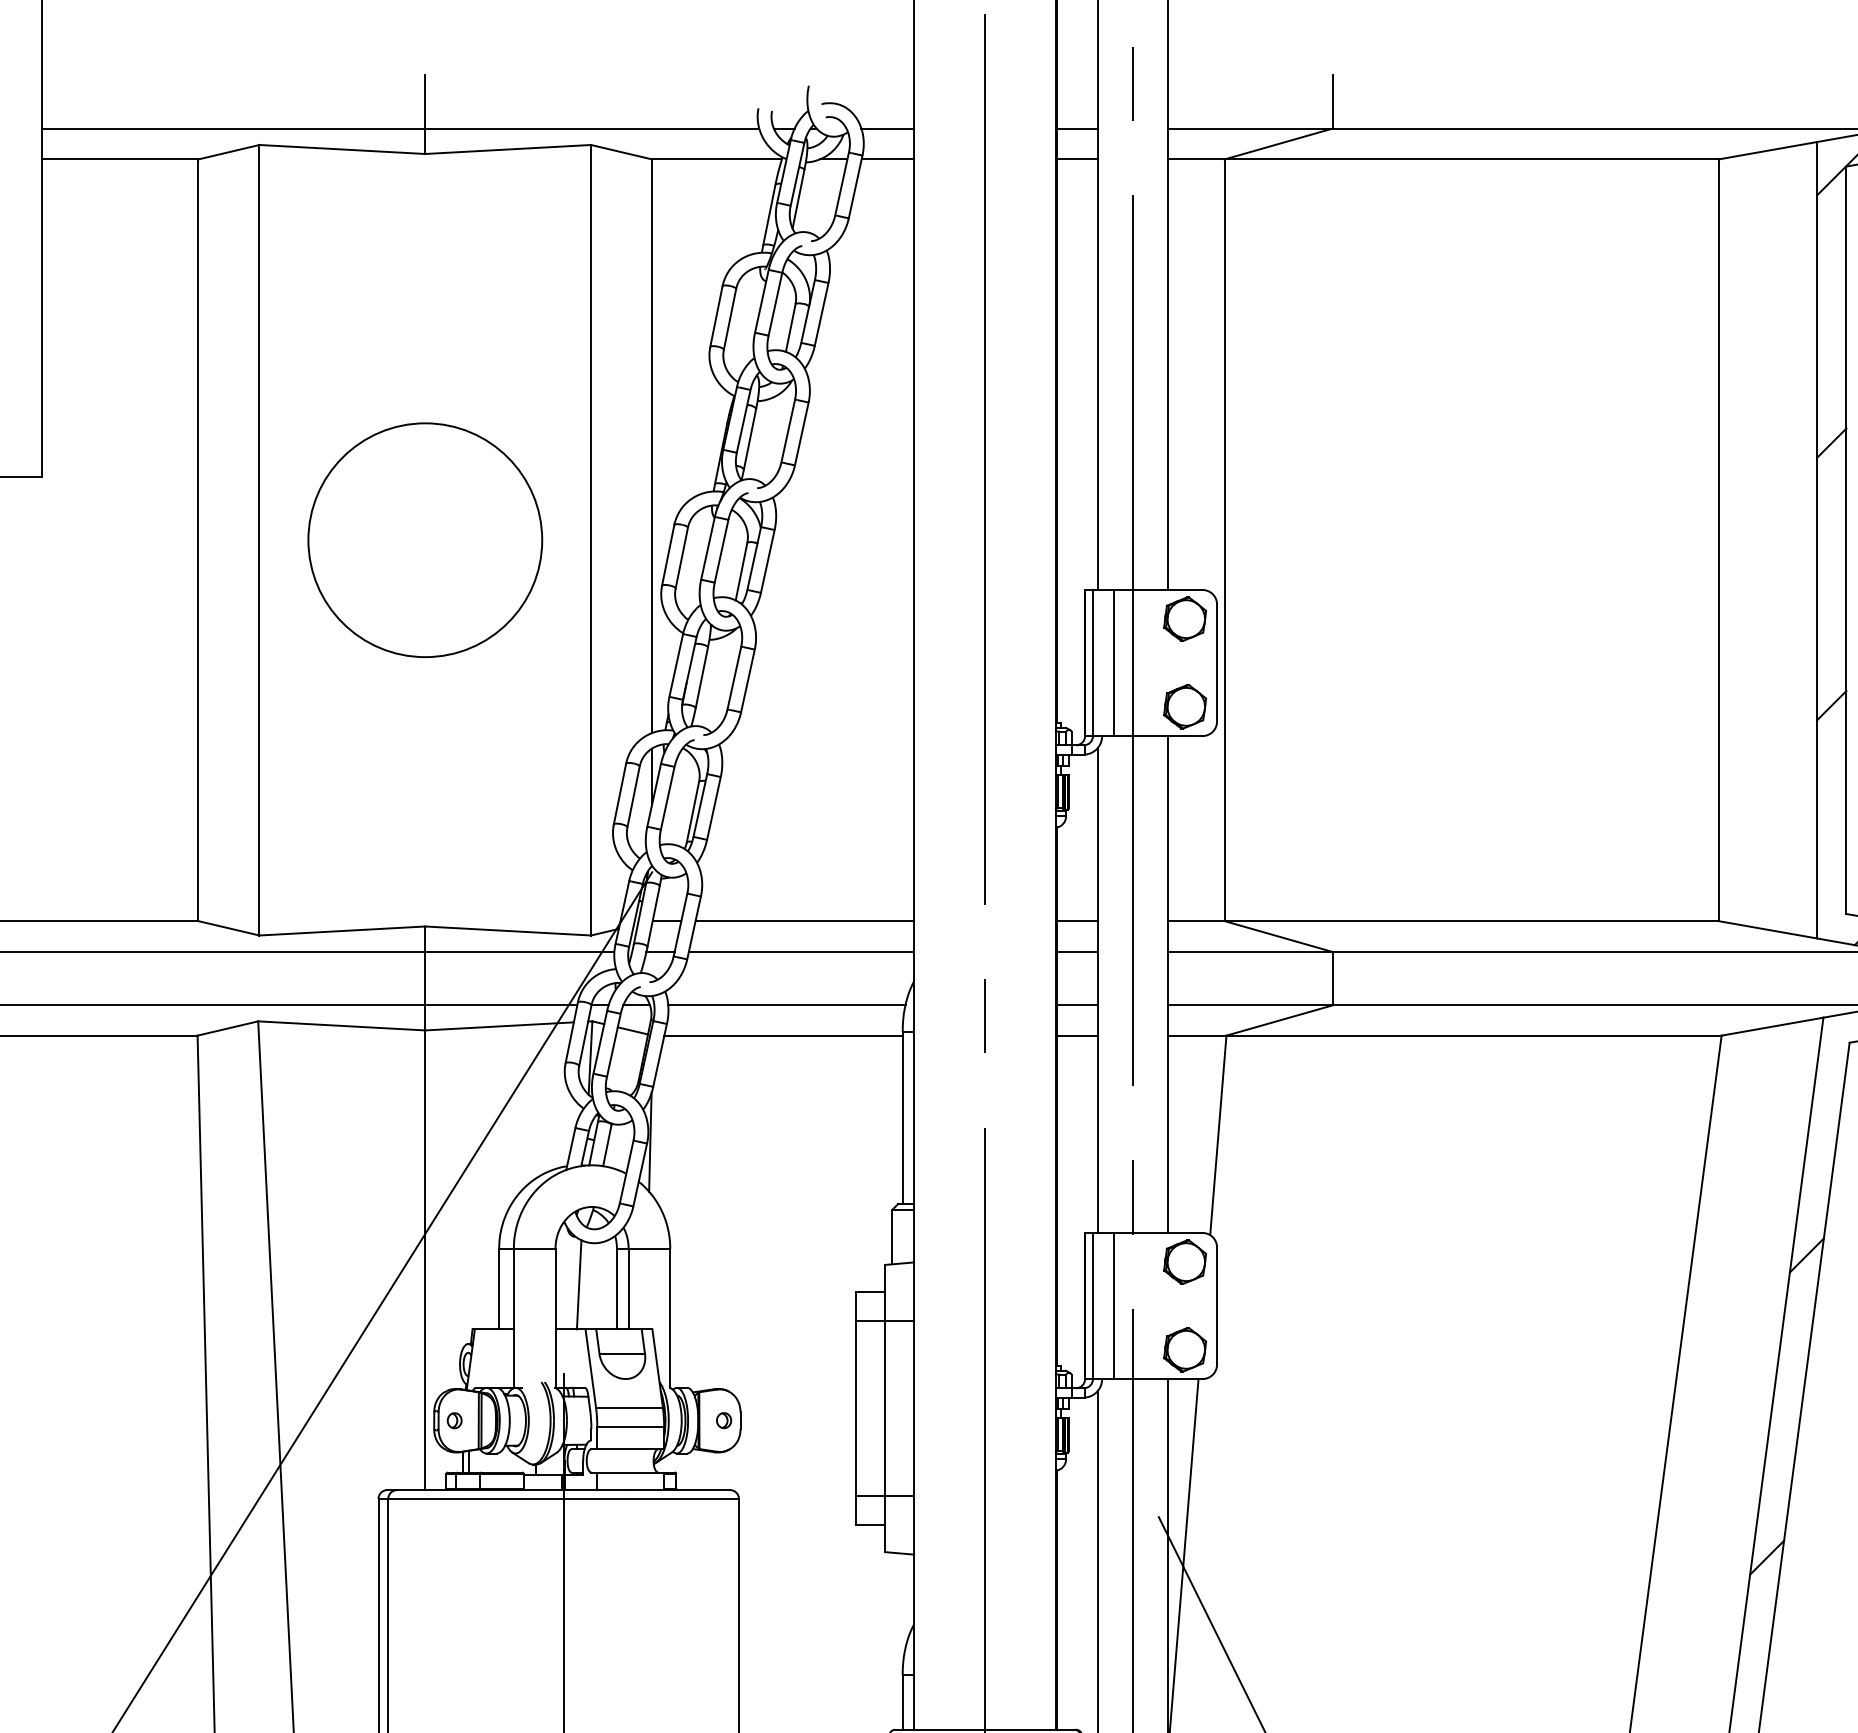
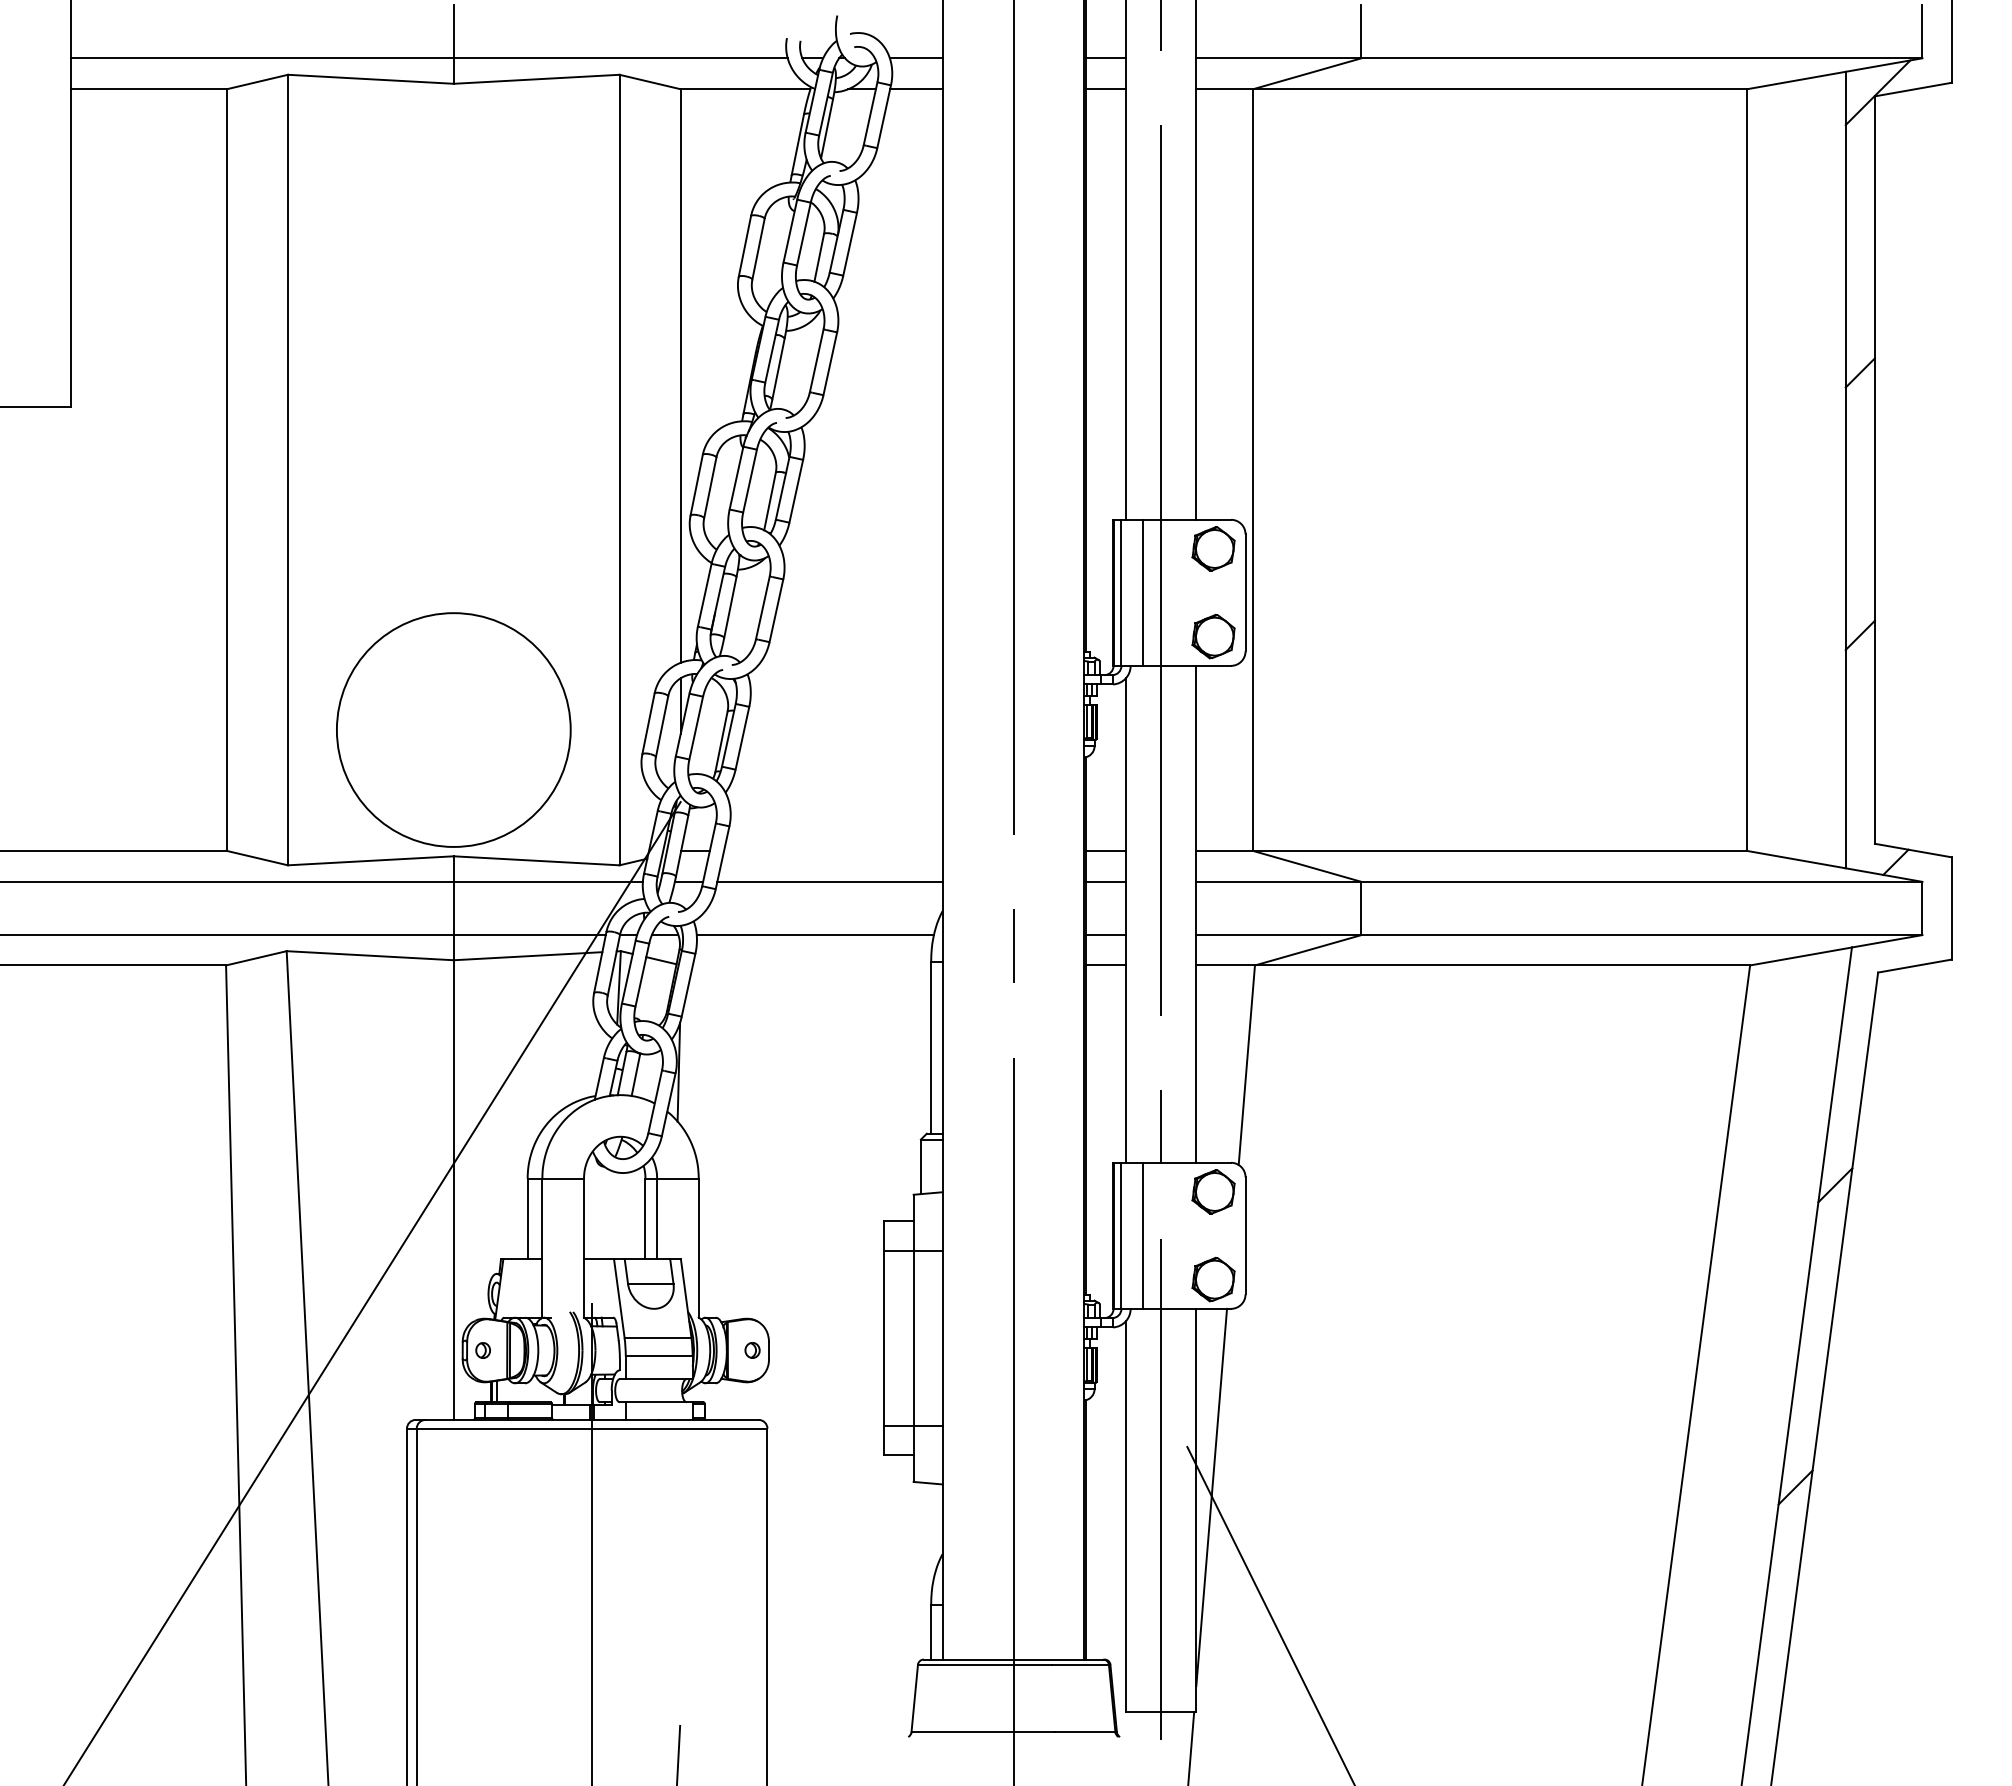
circle: (425, 539) -> (453, 729), moved
line: (805, 920) -> (833, 850), removed
line: (783, 1035) -> (811, 965), removed
line: (579, 1284) -> (607, 1214), removed

